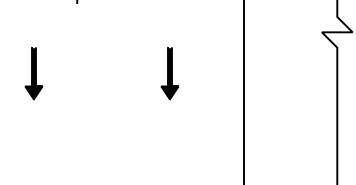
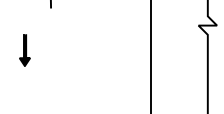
part: (169, 73) -> (106, 50), removed

